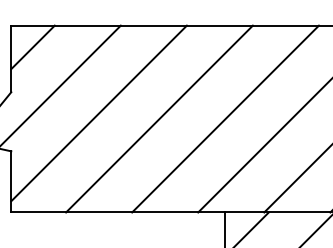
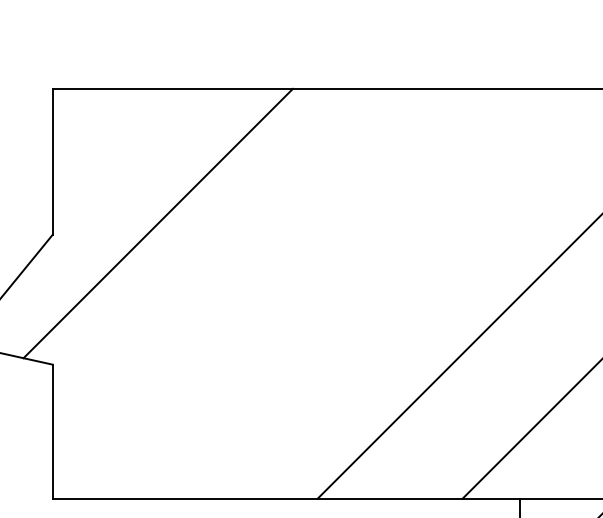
line: (32, 47) -> (99, 136), removed
line: (98, 113) -> (243, 281), removed
line: (159, 118) -> (377, 292), removed

